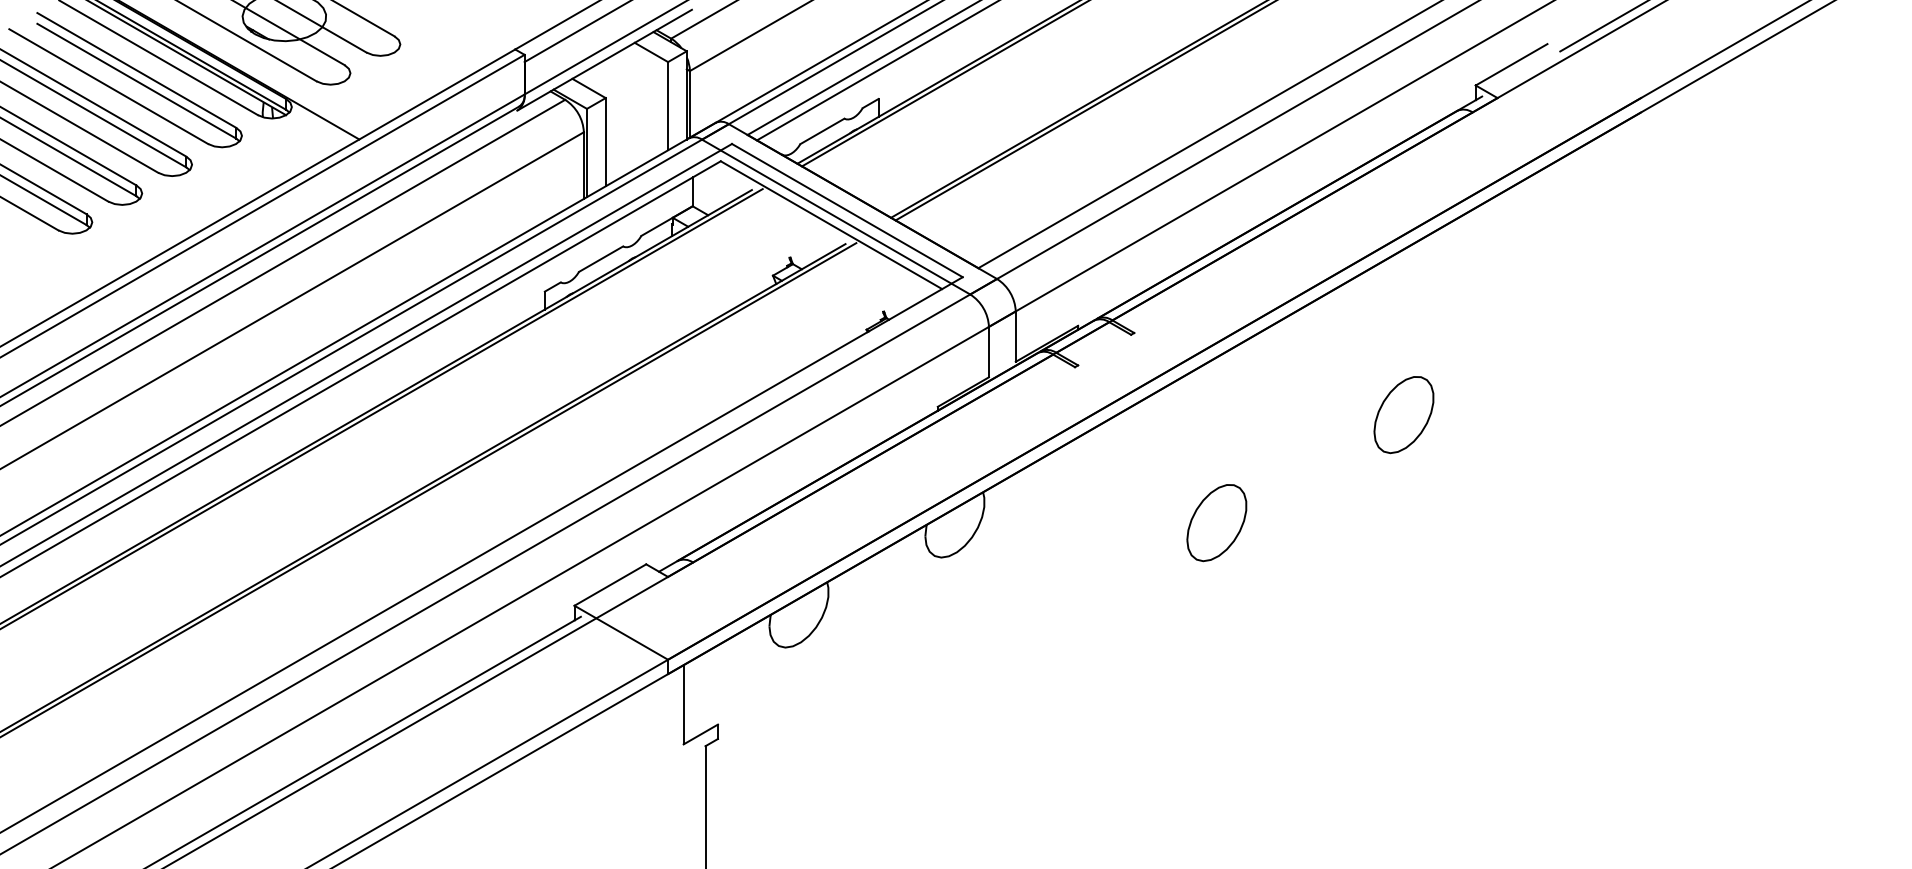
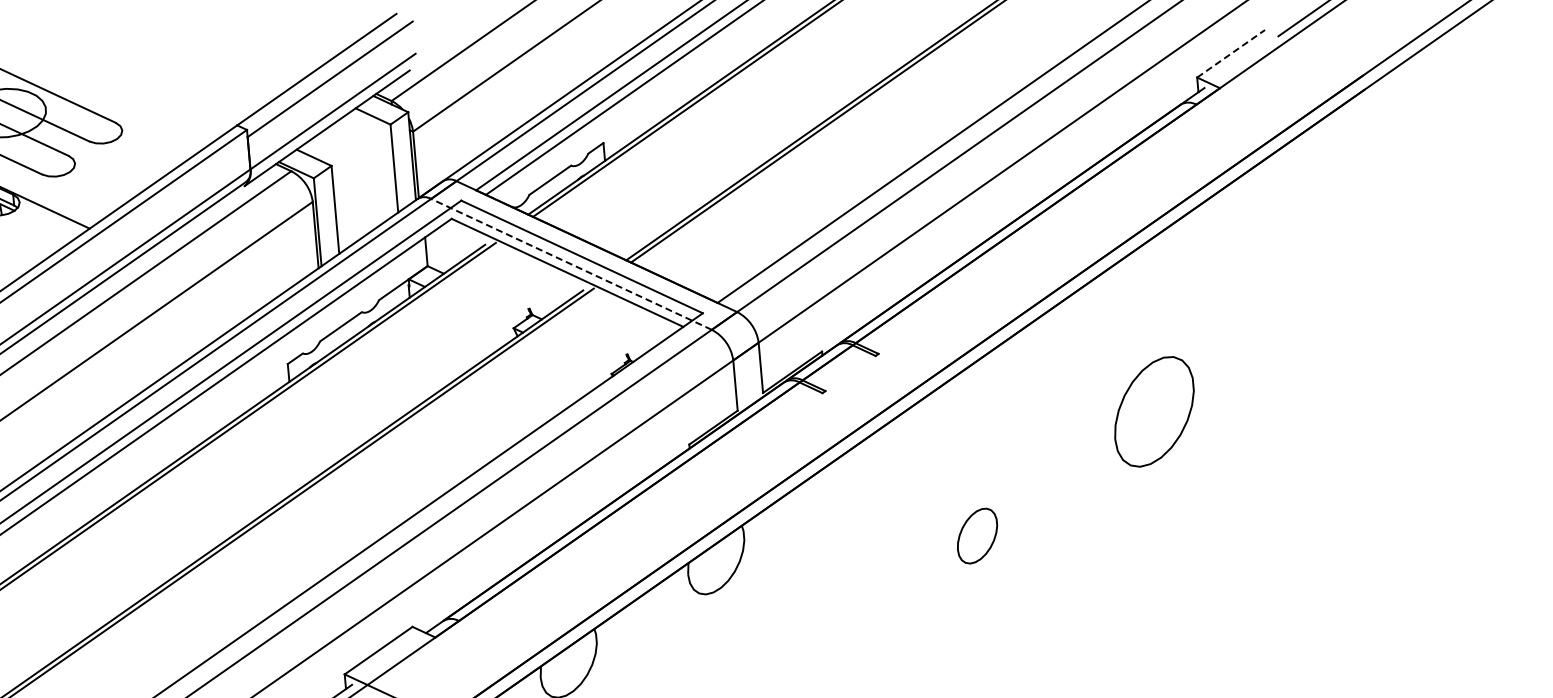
line: (1512, 64) -> (1231, 53), solid -> dashed
line: (836, 217) -> (571, 264), solid -> dashed
part: (1403, 415) -> (1153, 412), size x1.4
part: (1216, 523) -> (977, 536), size x0.7

